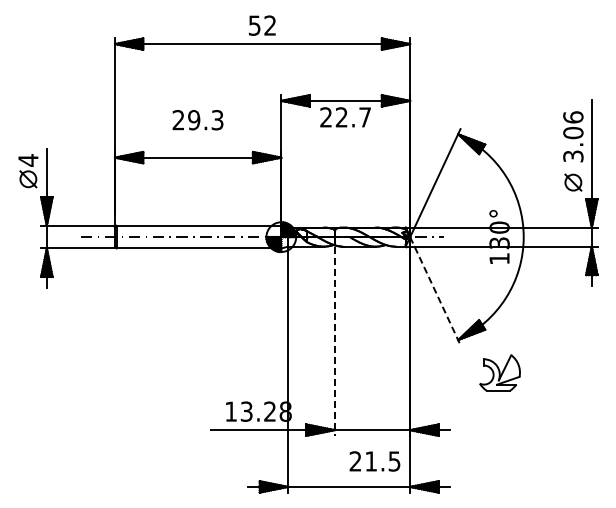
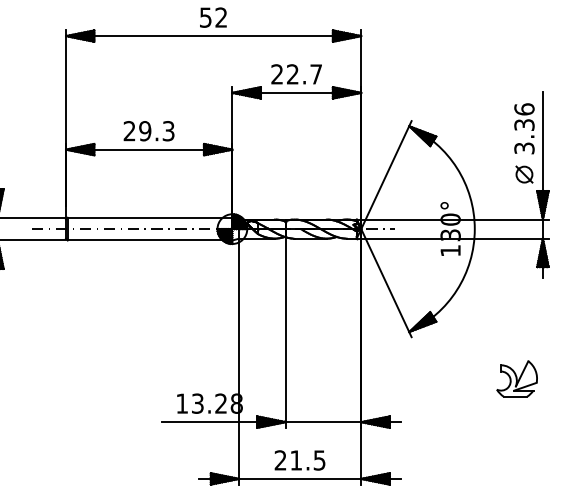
text: (345, 117) -> (296, 74), moved
text: (197, 120) -> (148, 131), moved
text: (573, 132) -> (524, 124), 3.06 -> 3.36
line: (435, 291) -> (386, 283), dashed -> solid
line: (334, 341) -> (285, 333), dashed -> solid
part: (499, 372) -> (516, 378), moved
text: (374, 461) -> (299, 460), moved

